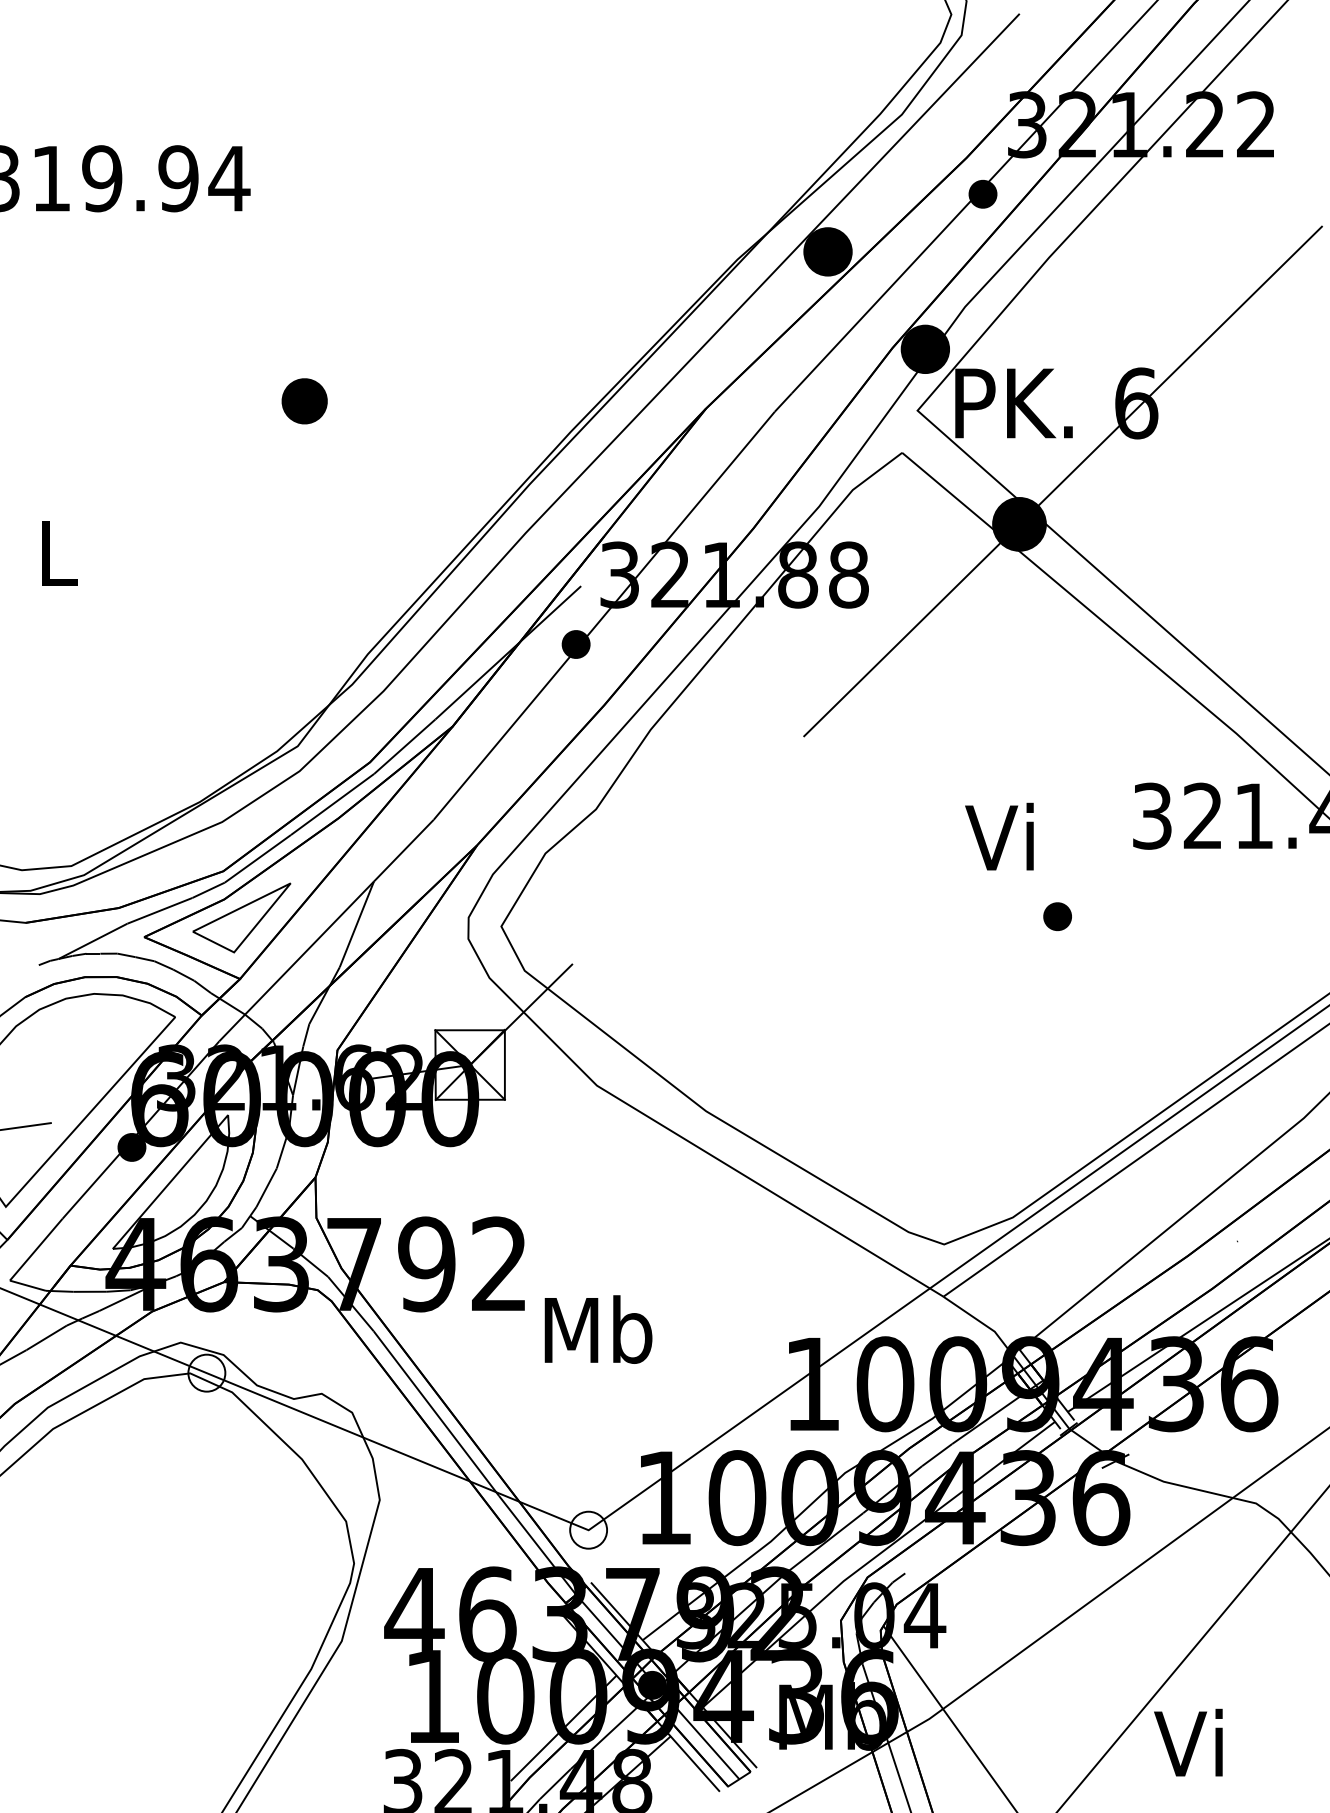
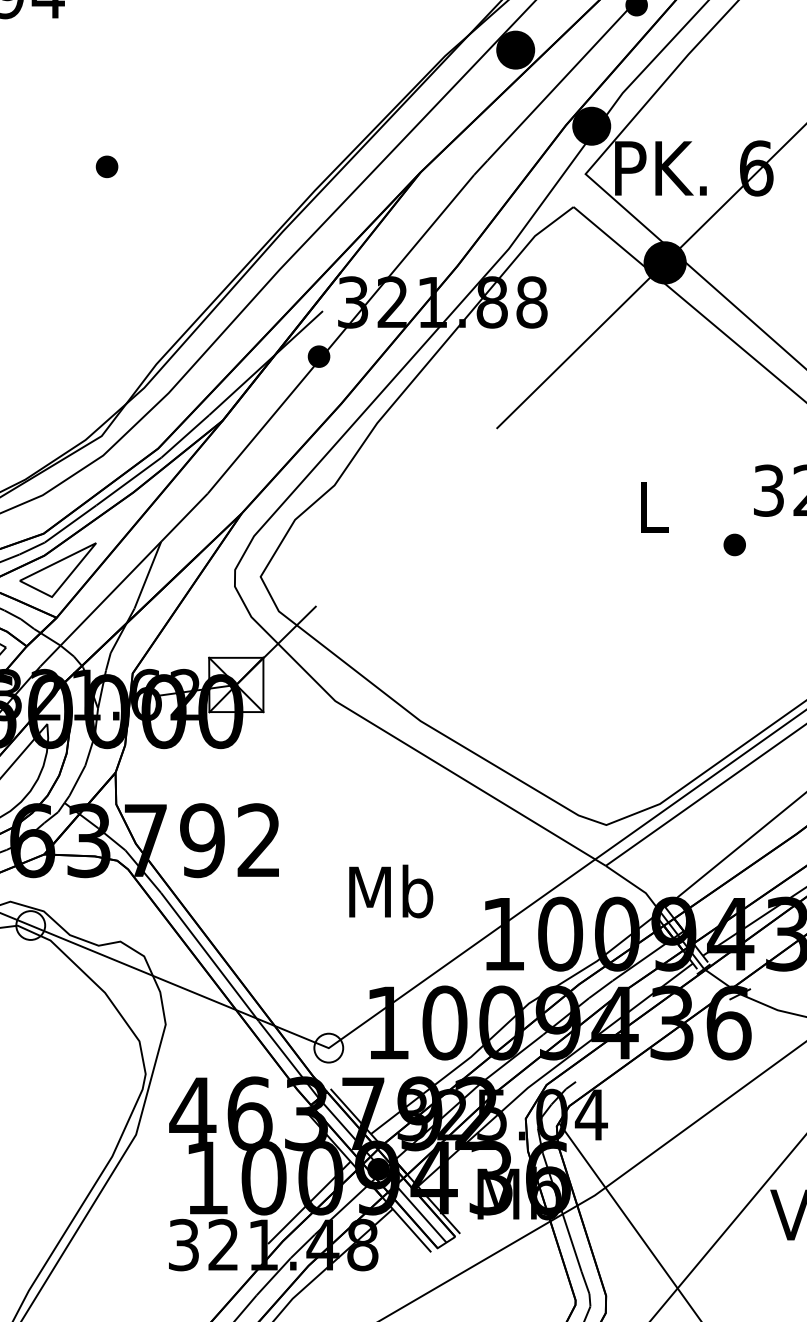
part: (304, 401) -> (106, 166), size x0.62
text: (999, 836) -> (649, 506), Vi -> L
part: (1057, 916) -> (734, 544), moved
text: (598, 1329) -> (391, 891), moved

